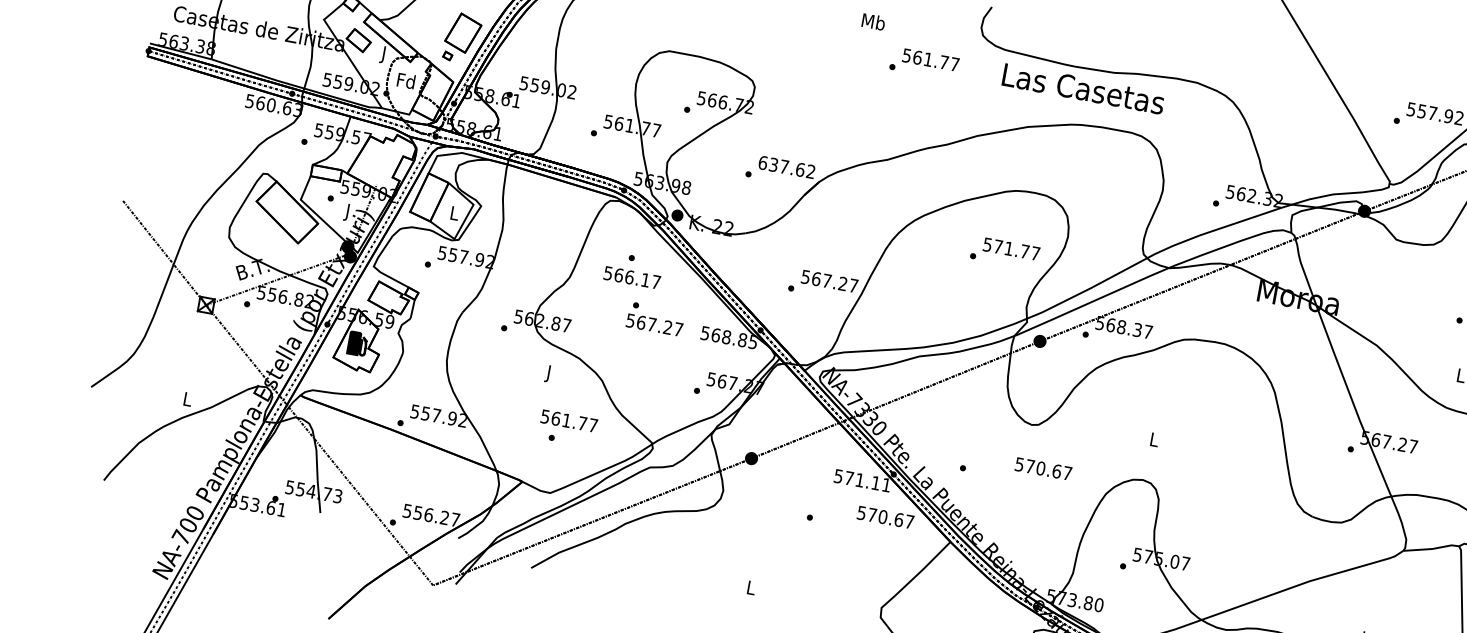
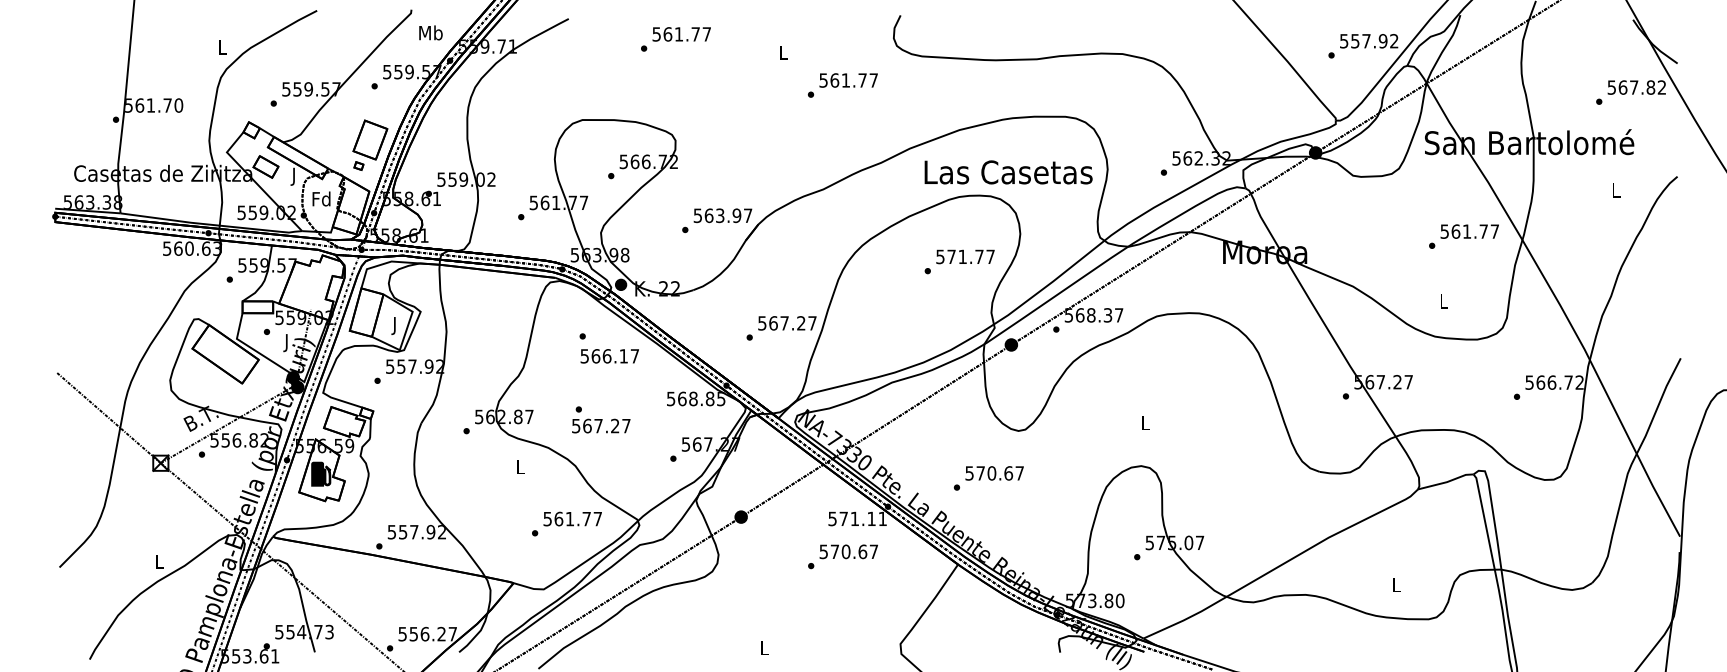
text: (873, 21) -> (783, 52), Mb -> L
text: (1083, 89) -> (1008, 172), moved
text: (786, 167) -> (722, 215), 637.62 -> 563.97
text: (454, 214) -> (395, 325), L -> J
text: (631, 277) -> (609, 356), moved
text: (655, 318) -> (601, 419), moved
text: (548, 374) -> (520, 469), J -> L
text: (569, 420) -> (572, 518), moved
text: (1043, 469) -> (994, 473), moved
text: (885, 517) -> (848, 551), moved

